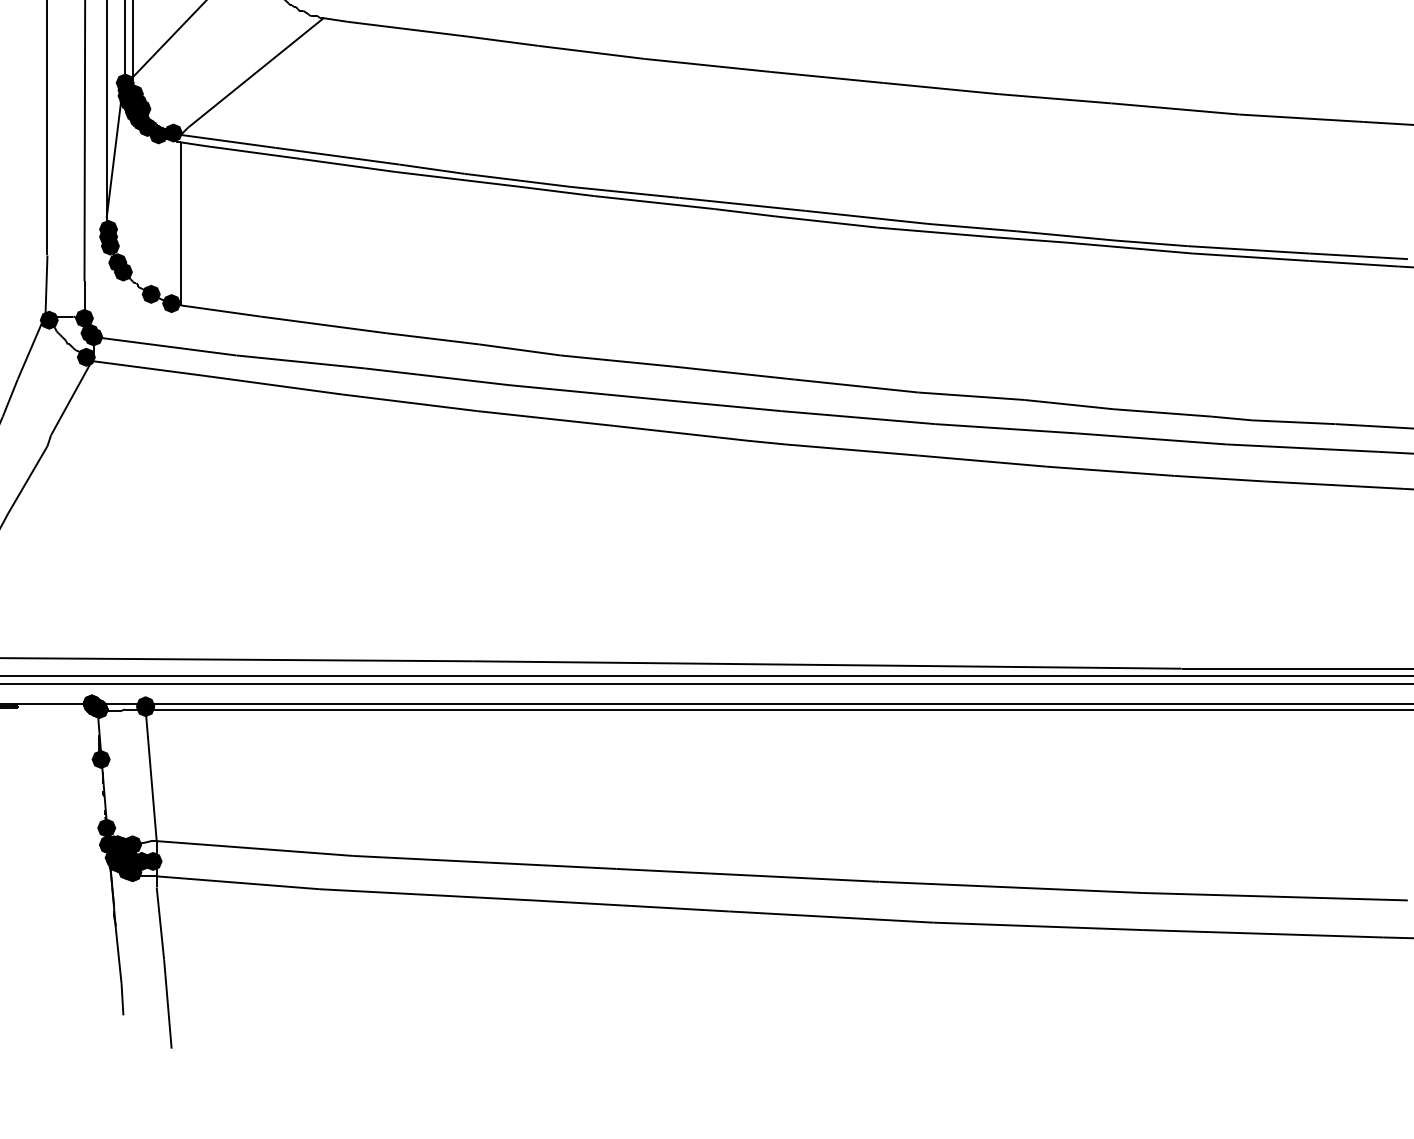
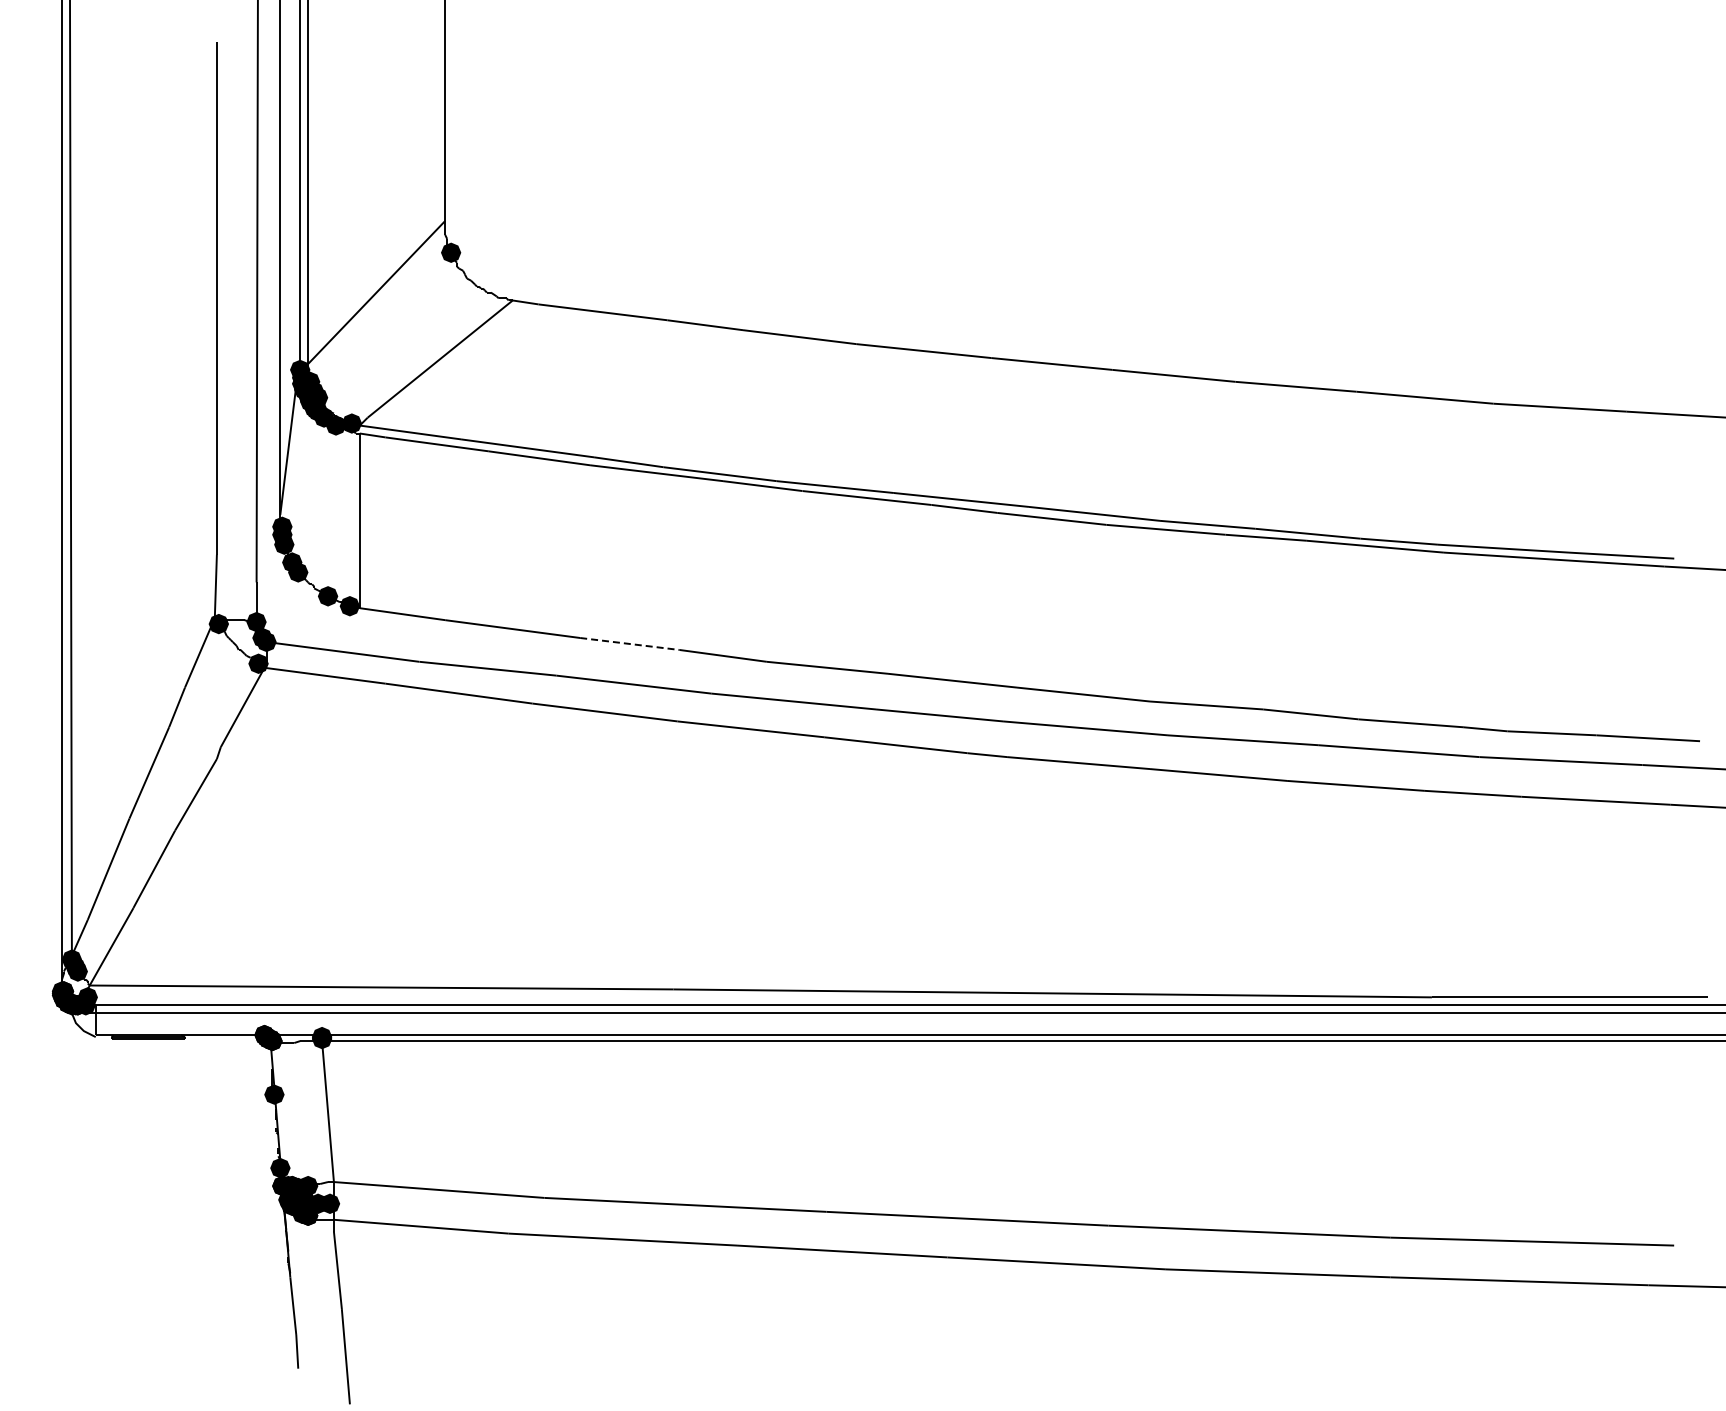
line: (433, 339) -> (630, 644), solid -> dashed

